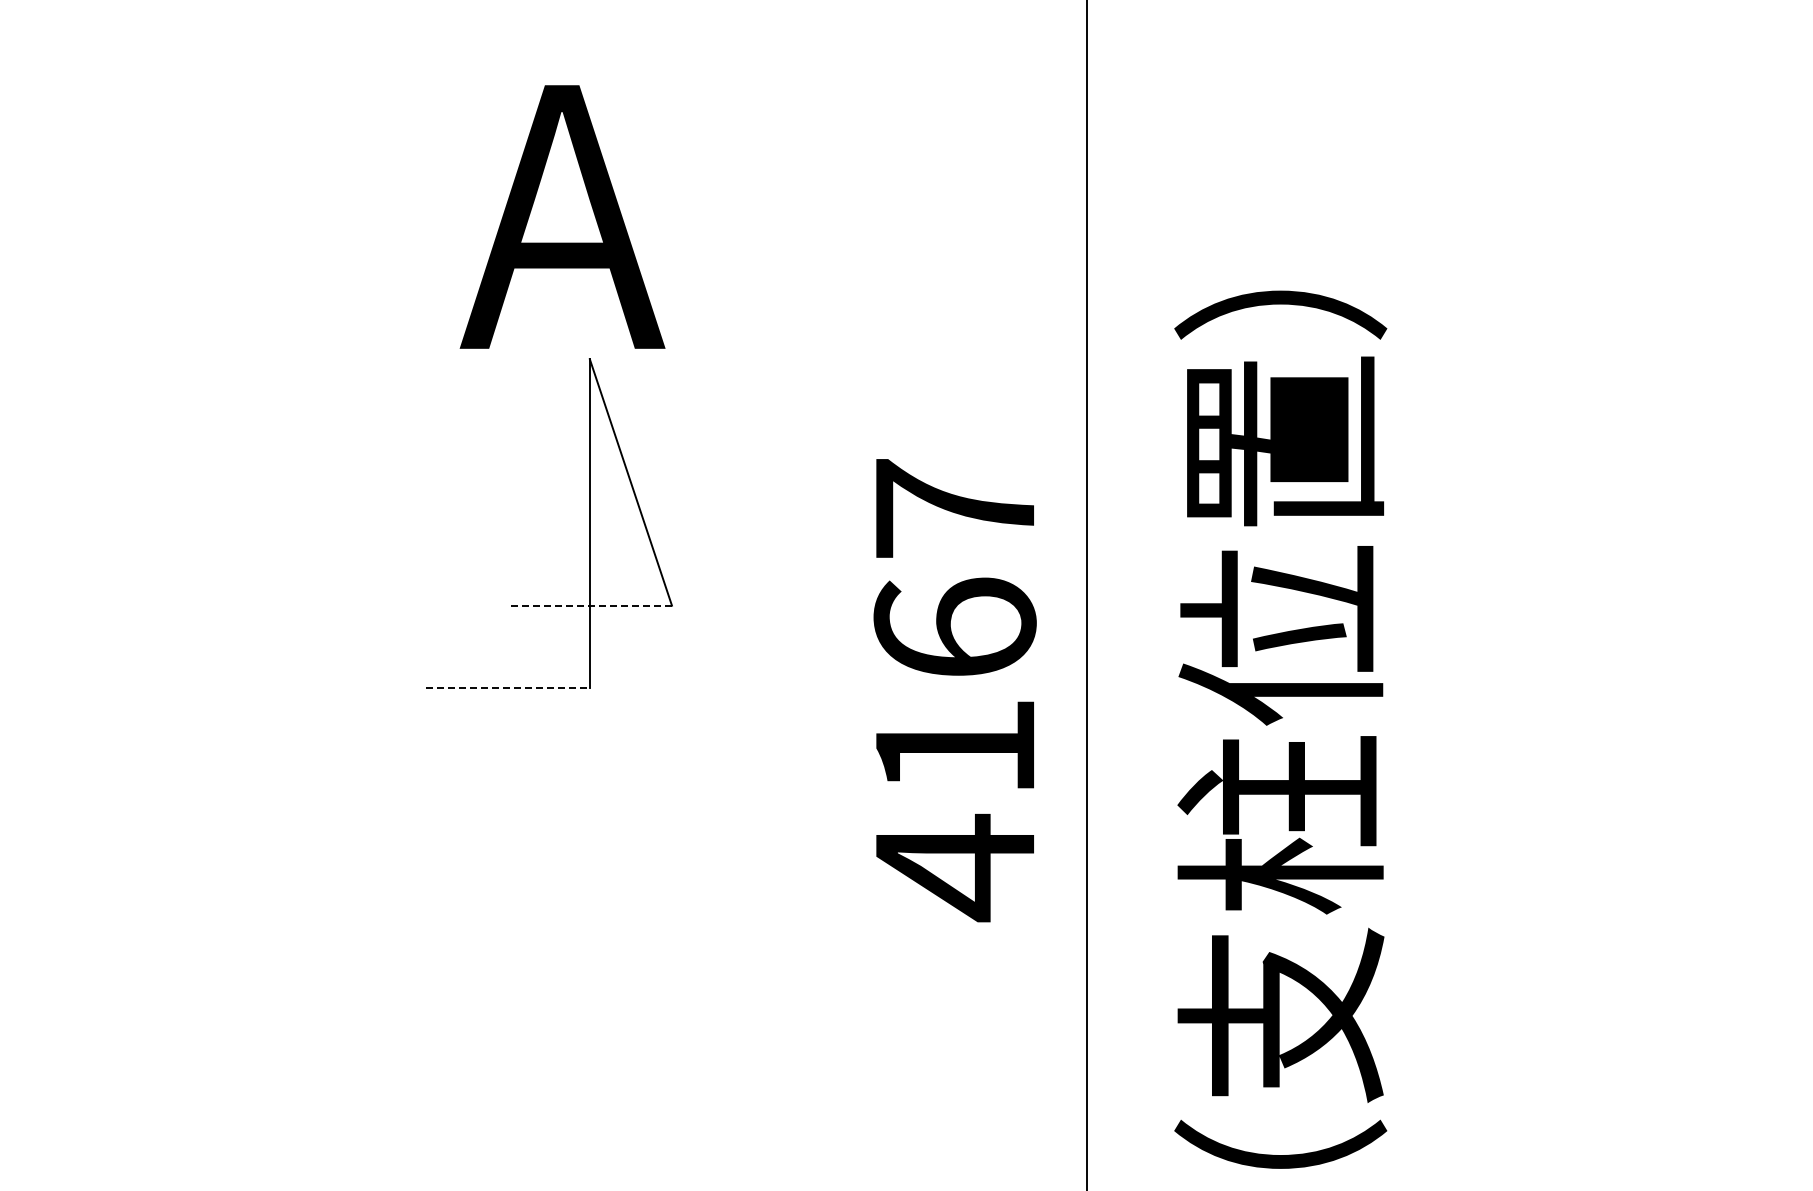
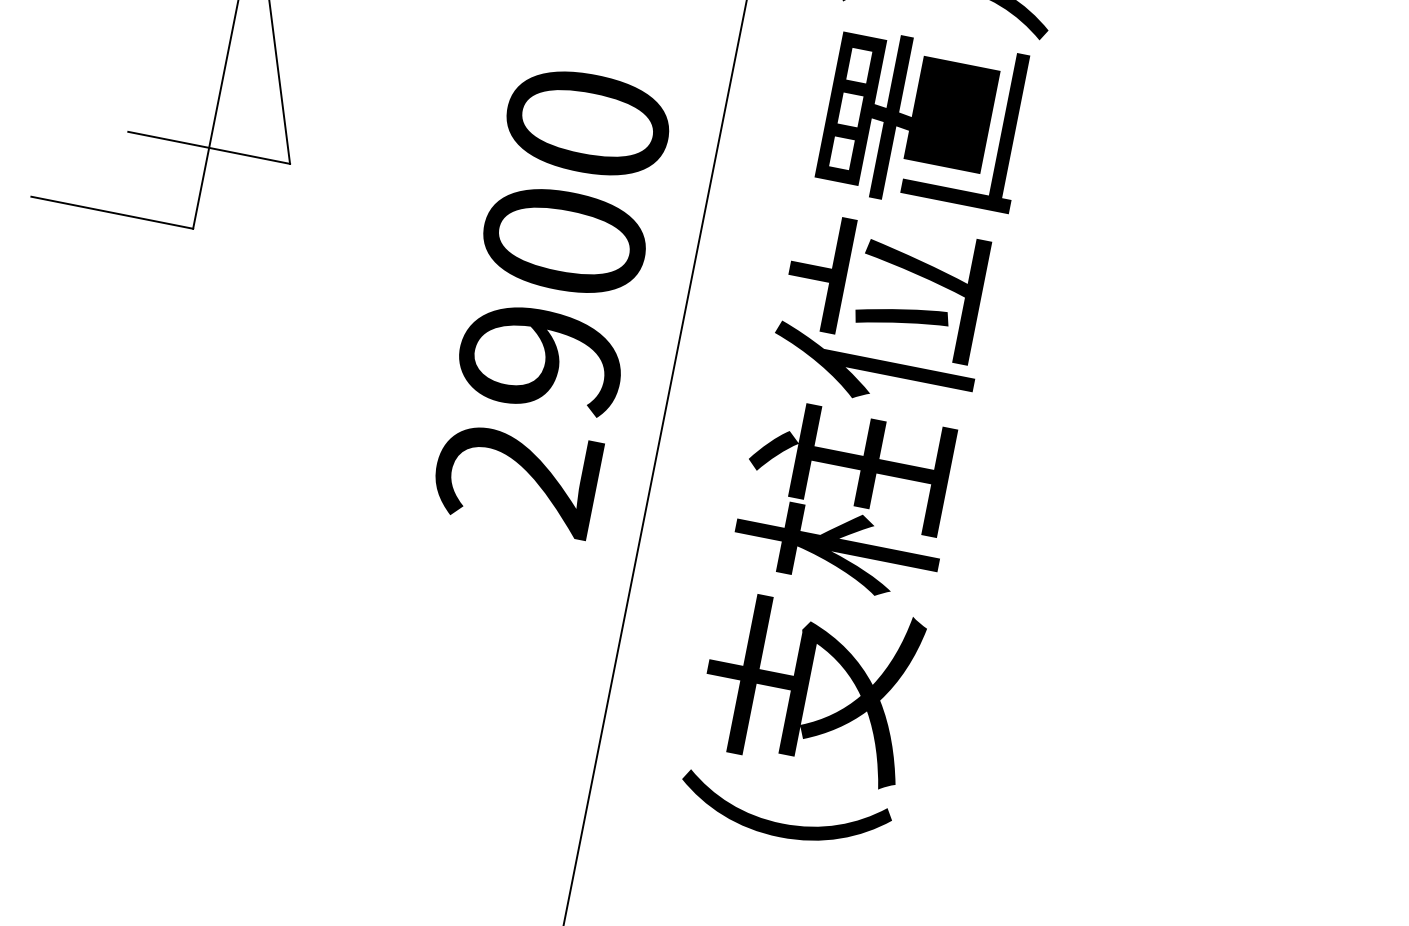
line: (589, 605) -> (208, 147), dashed -> solid
line: (508, 687) -> (113, 212), dashed -> solid
text: (954, 690) -> (551, 302), 4167 -> 2900

